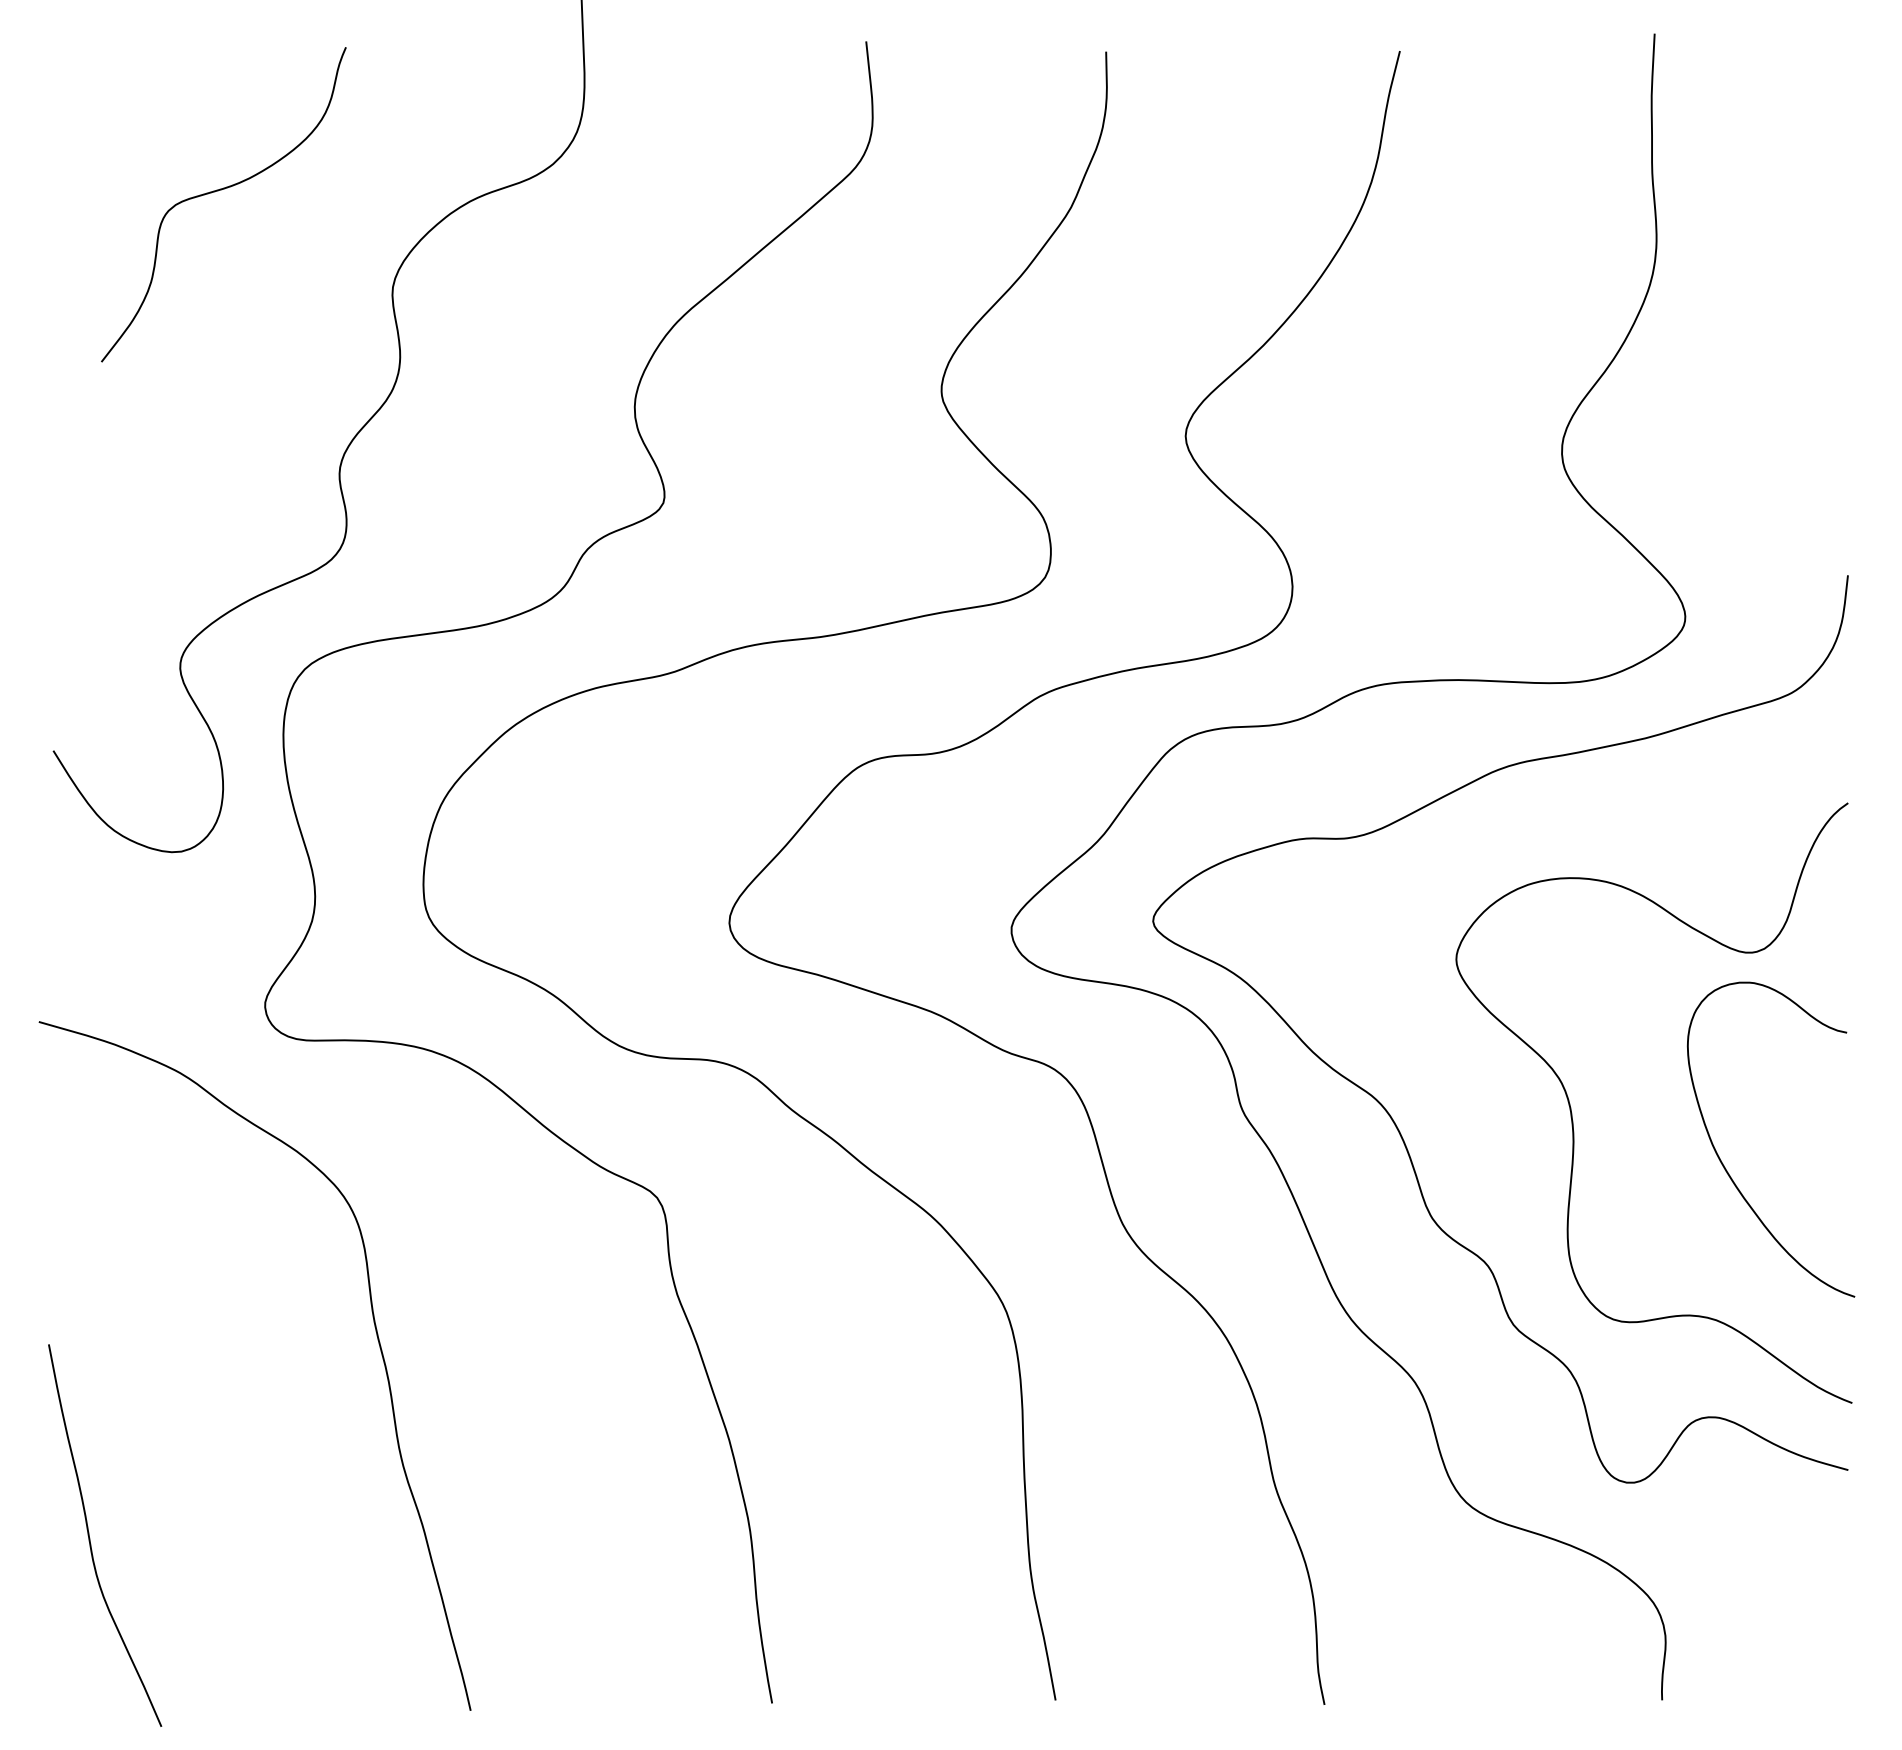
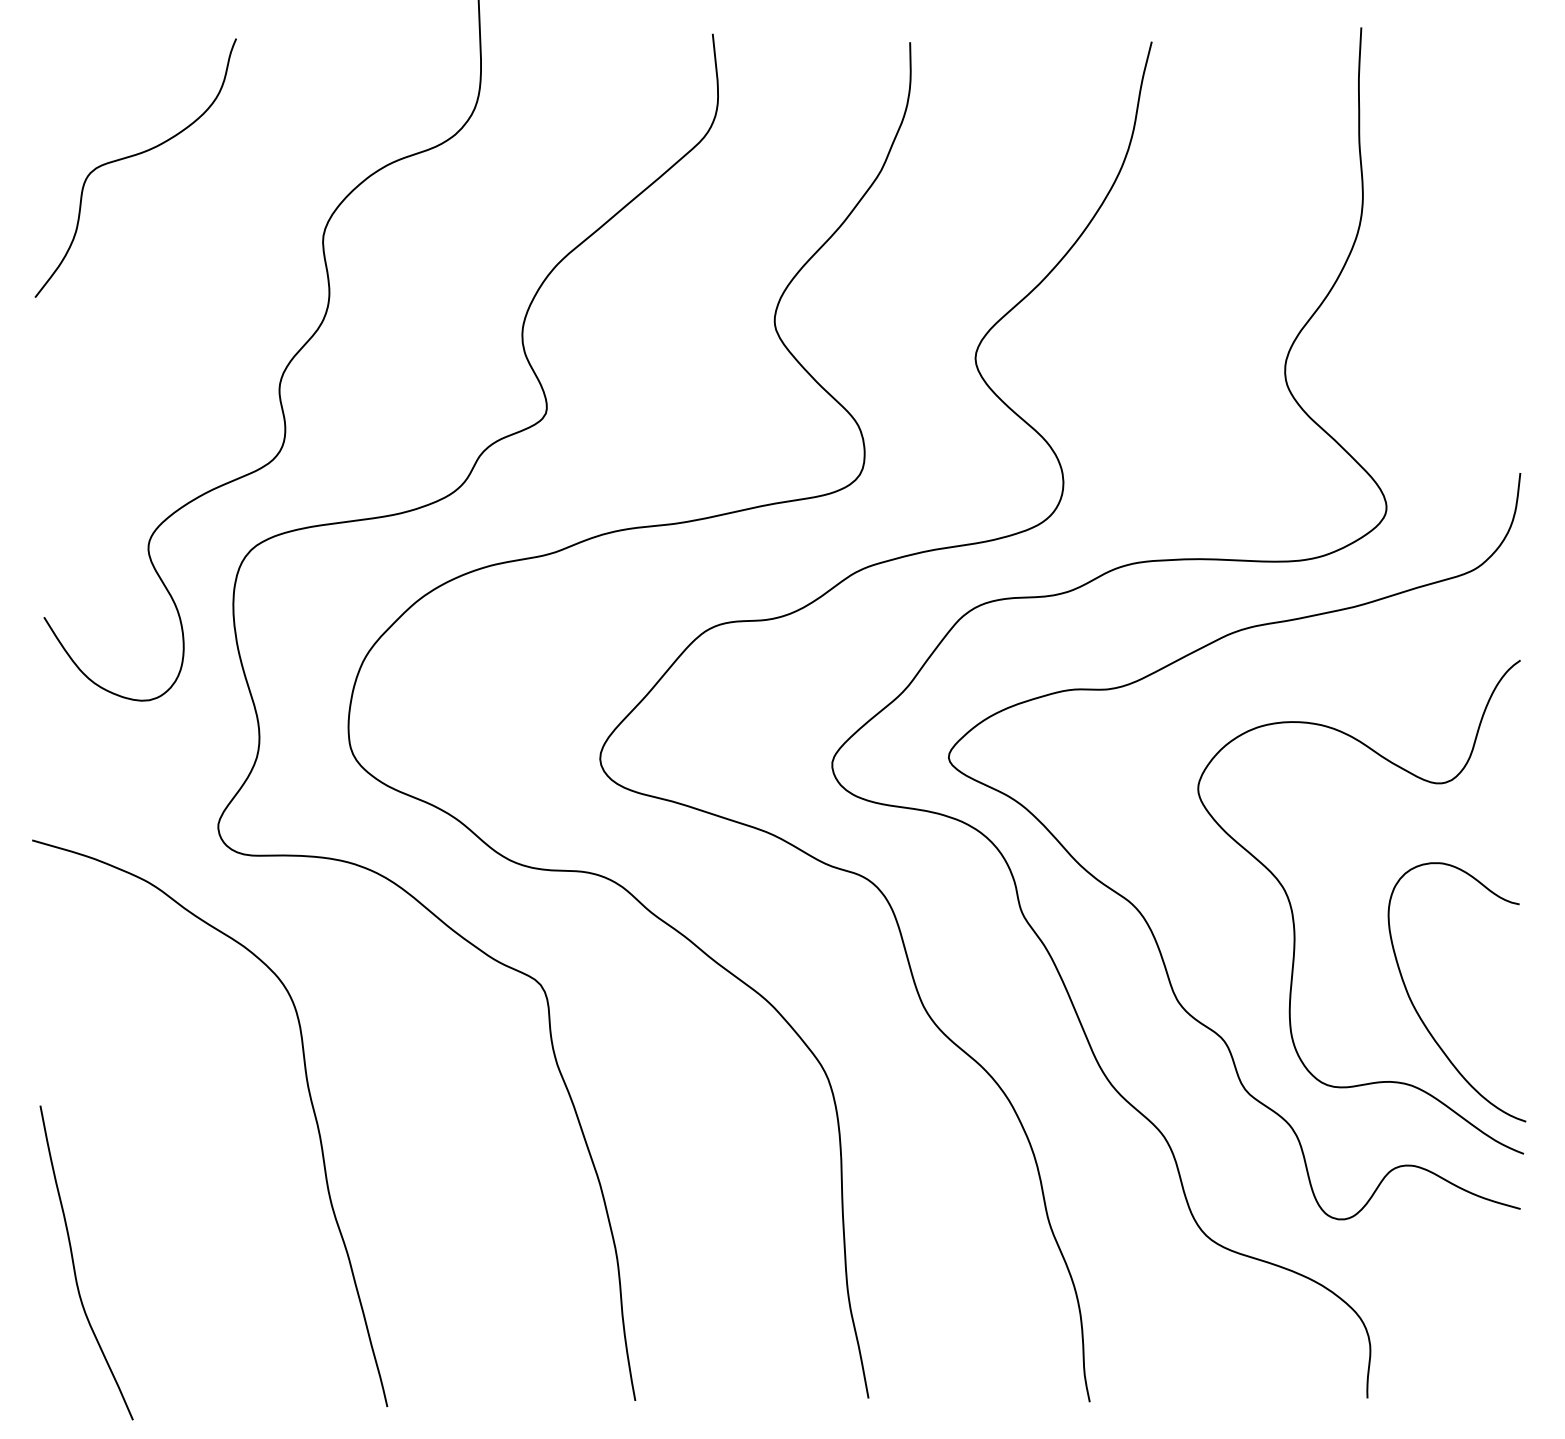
curve: (218, 191) -> (131, 157), moved
curve: (1723, 1163) -> (1417, 1011), moved

